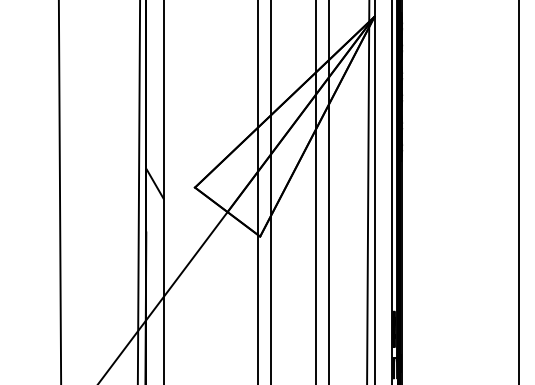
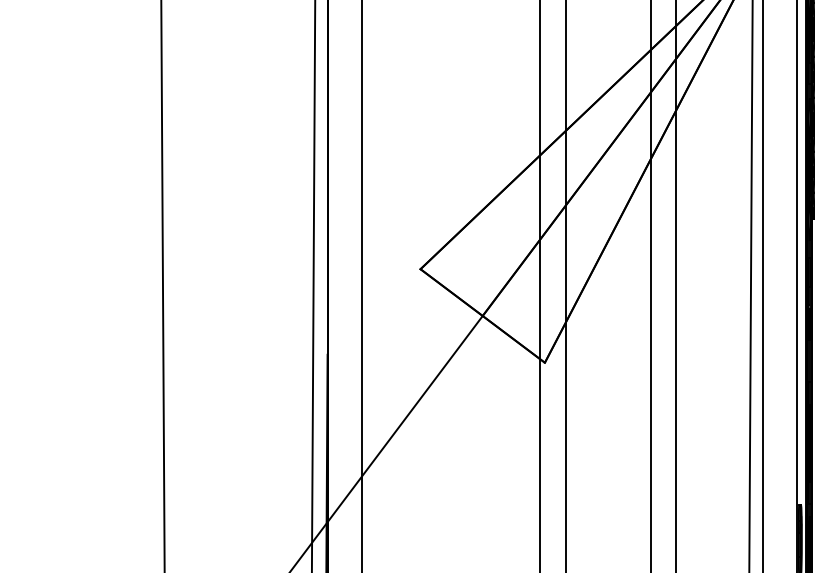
hatch: (155, 183) -> (345, 261), removed

